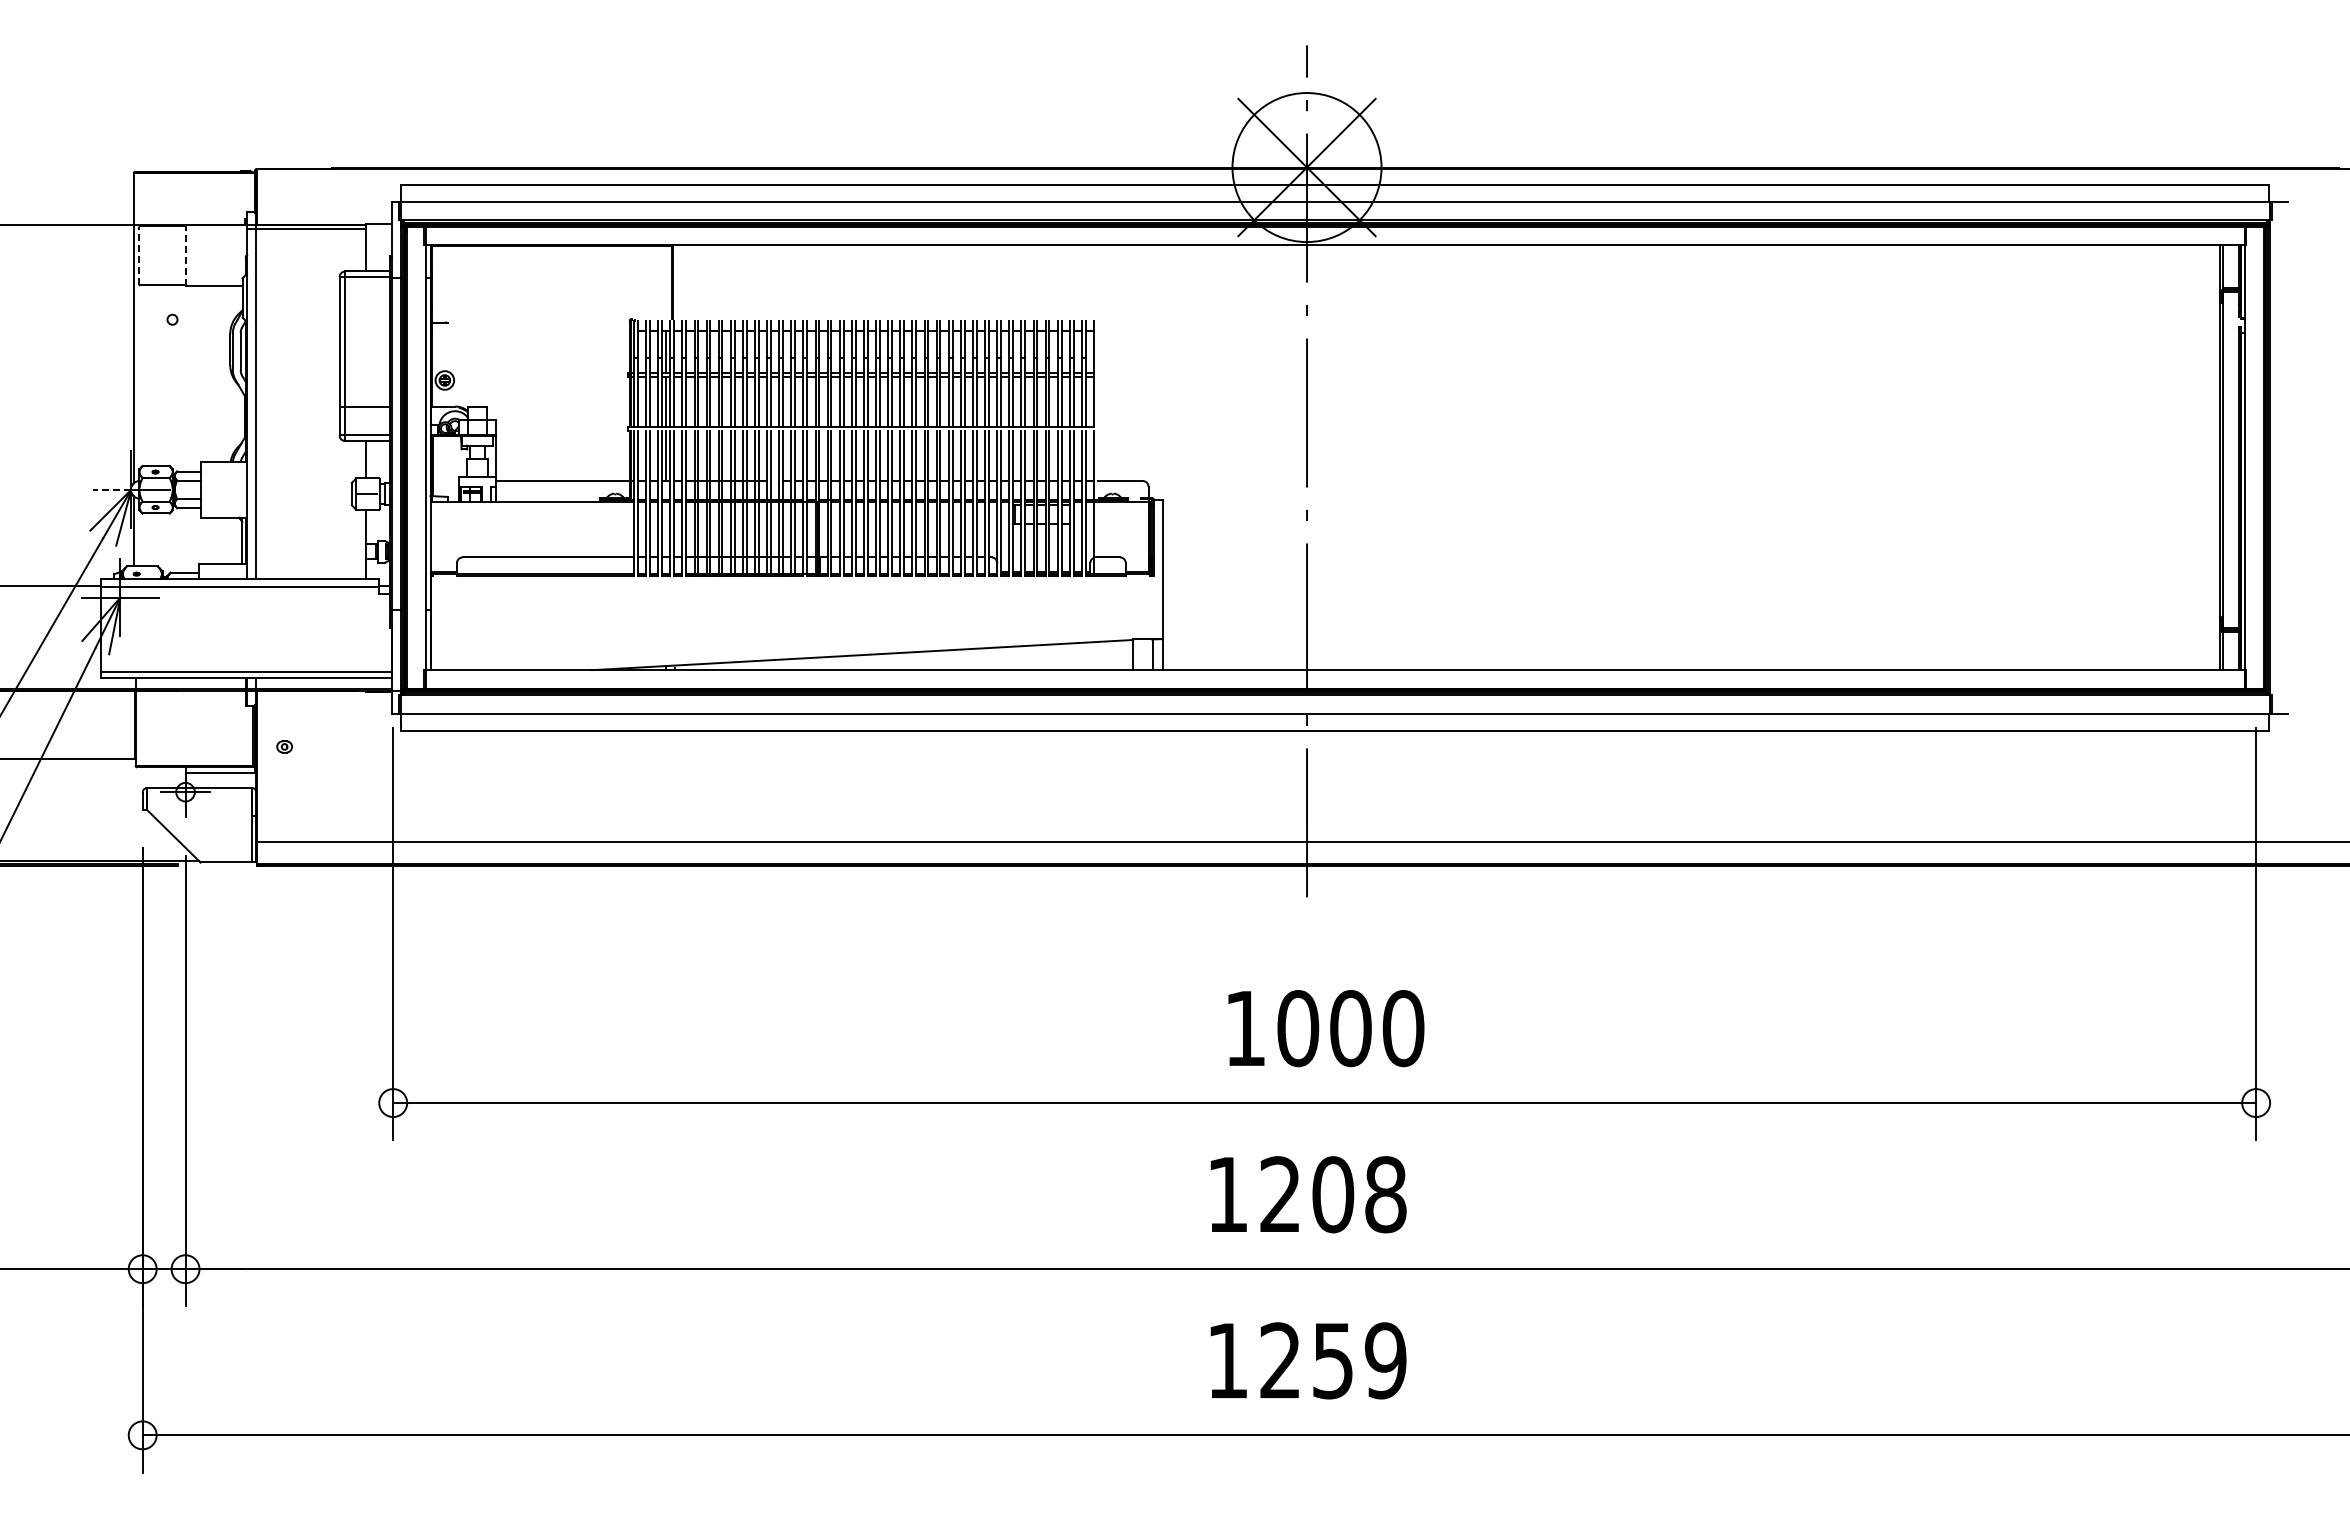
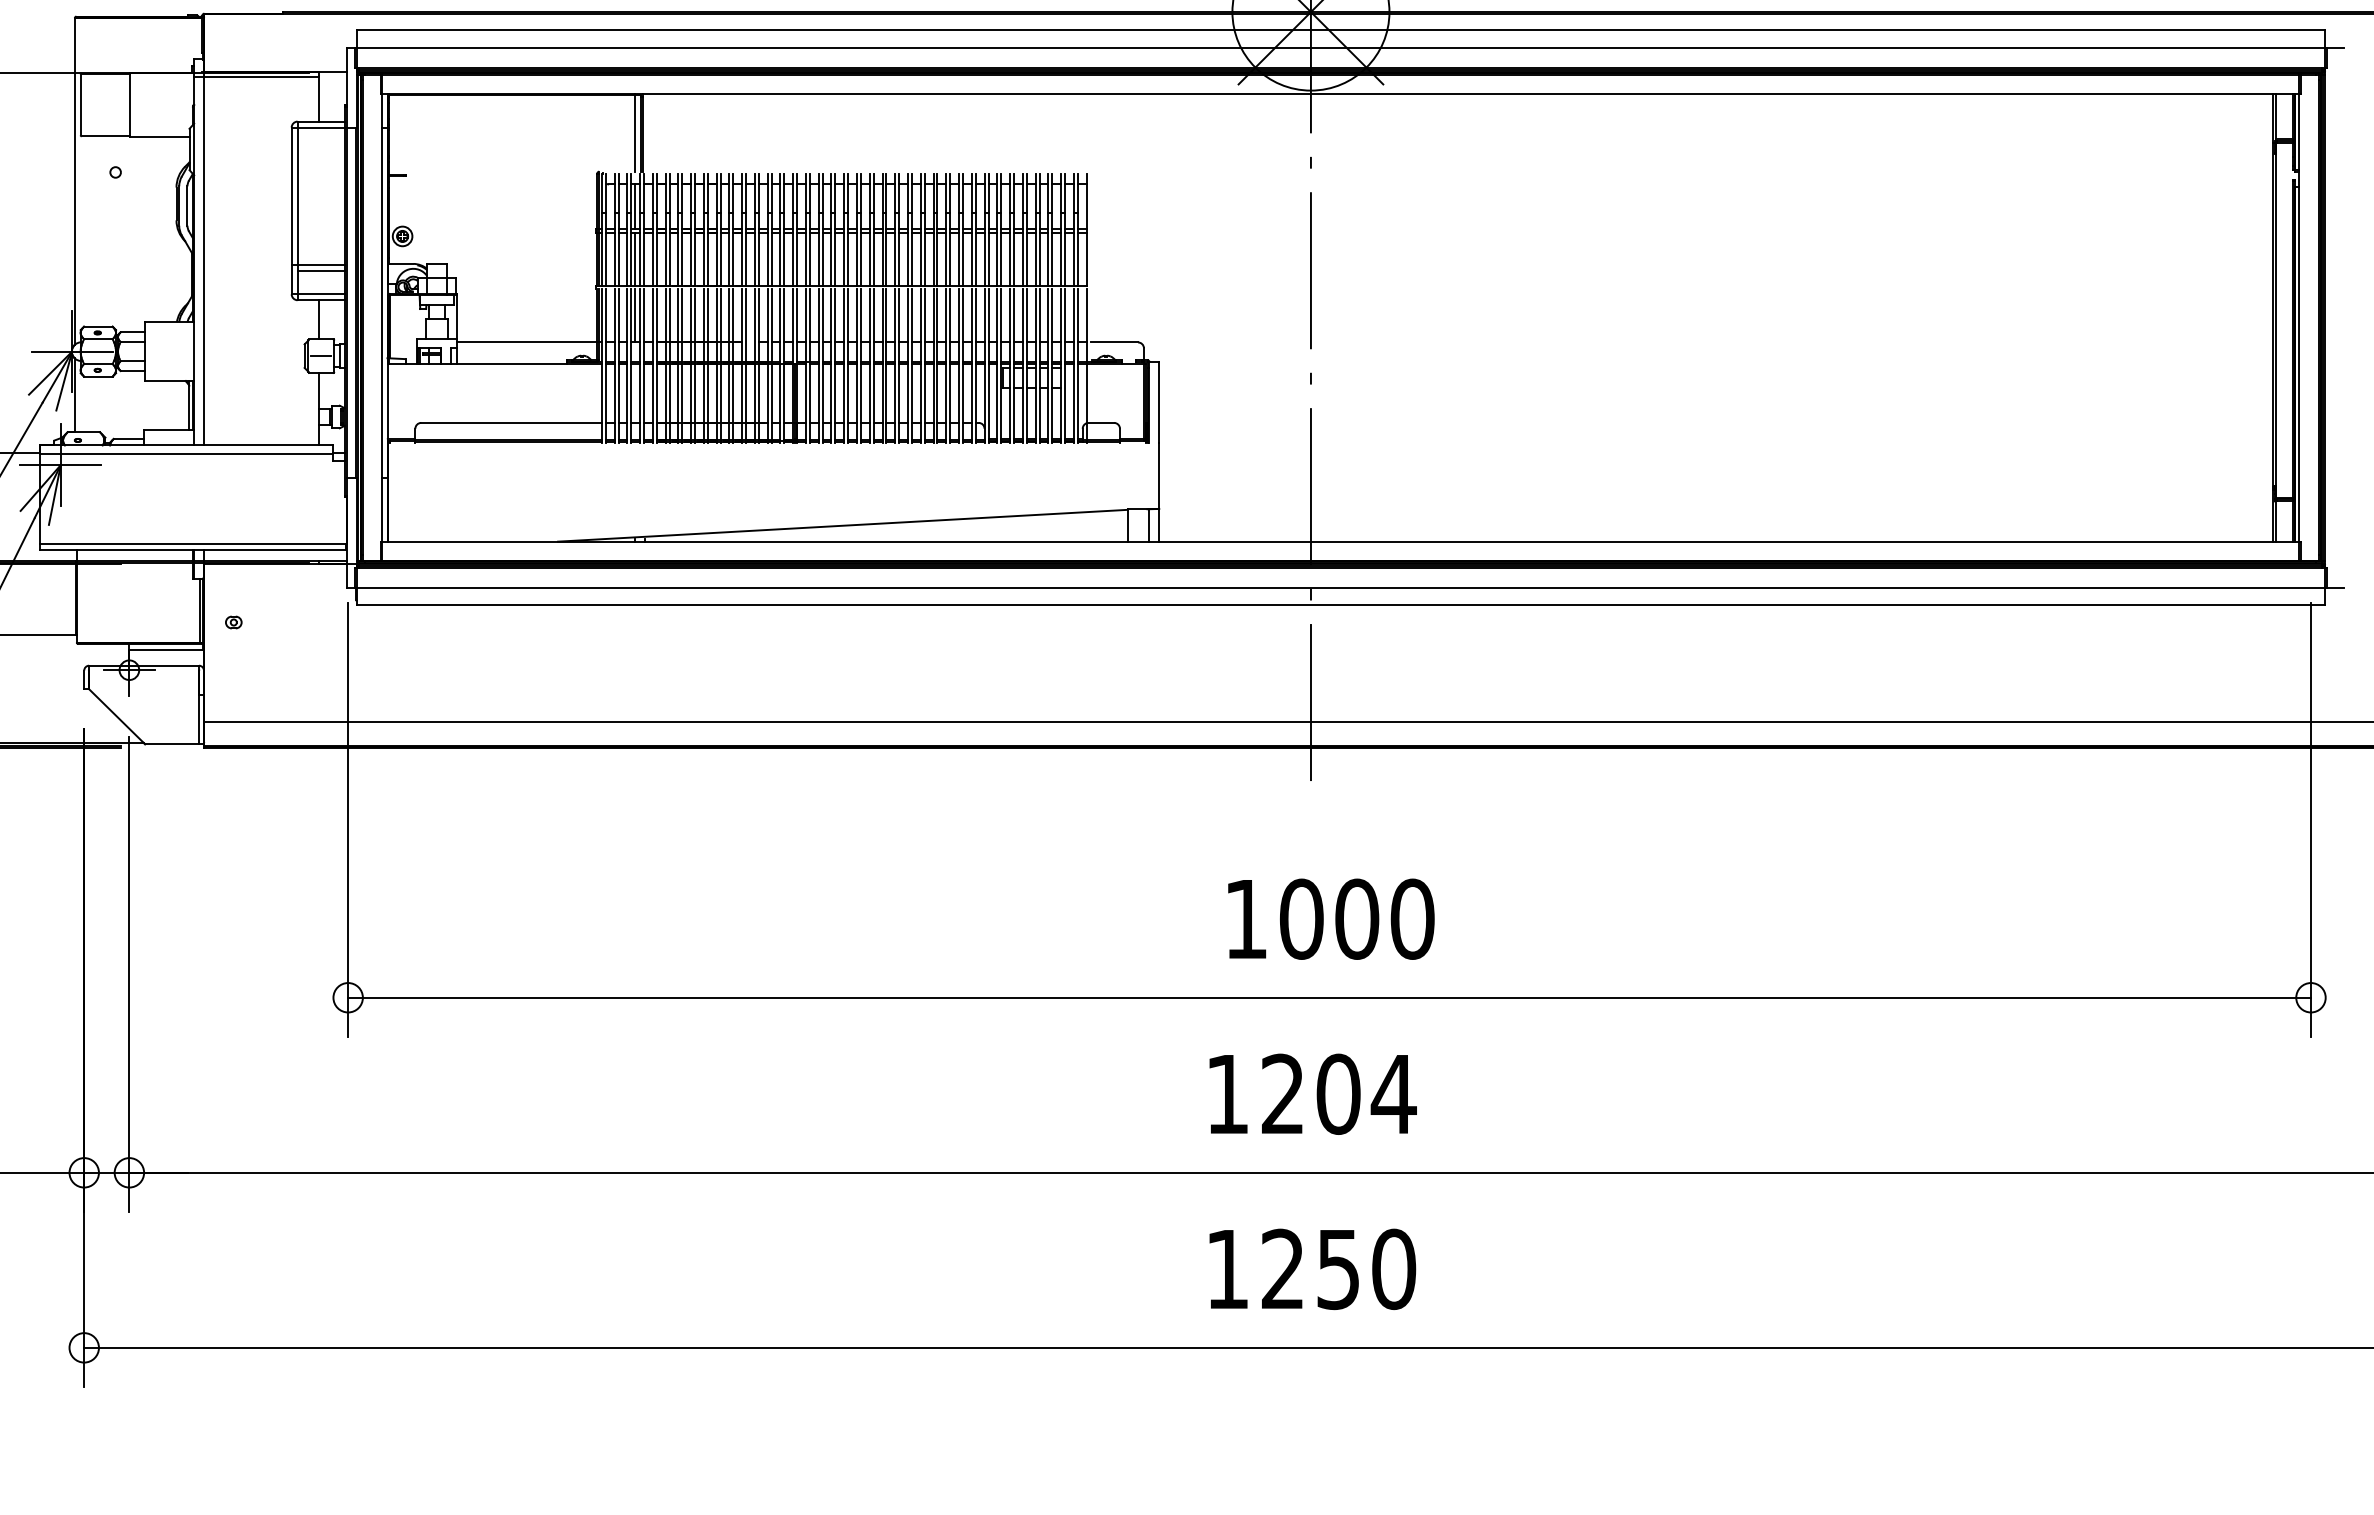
line: (139, 255) -> (80, 104), dashed -> solid
line: (185, 255) -> (129, 104), dashed -> solid
line: (665, 282) -> (635, 133), added
line: (367, 413) -> (321, 271), added
line: (111, 489) -> (51, 351), dashed -> solid
text: (1385, 1194) -> (1393, 1094), 1208 -> 1204
text: (1385, 1360) -> (1393, 1268), 1259 -> 1250

